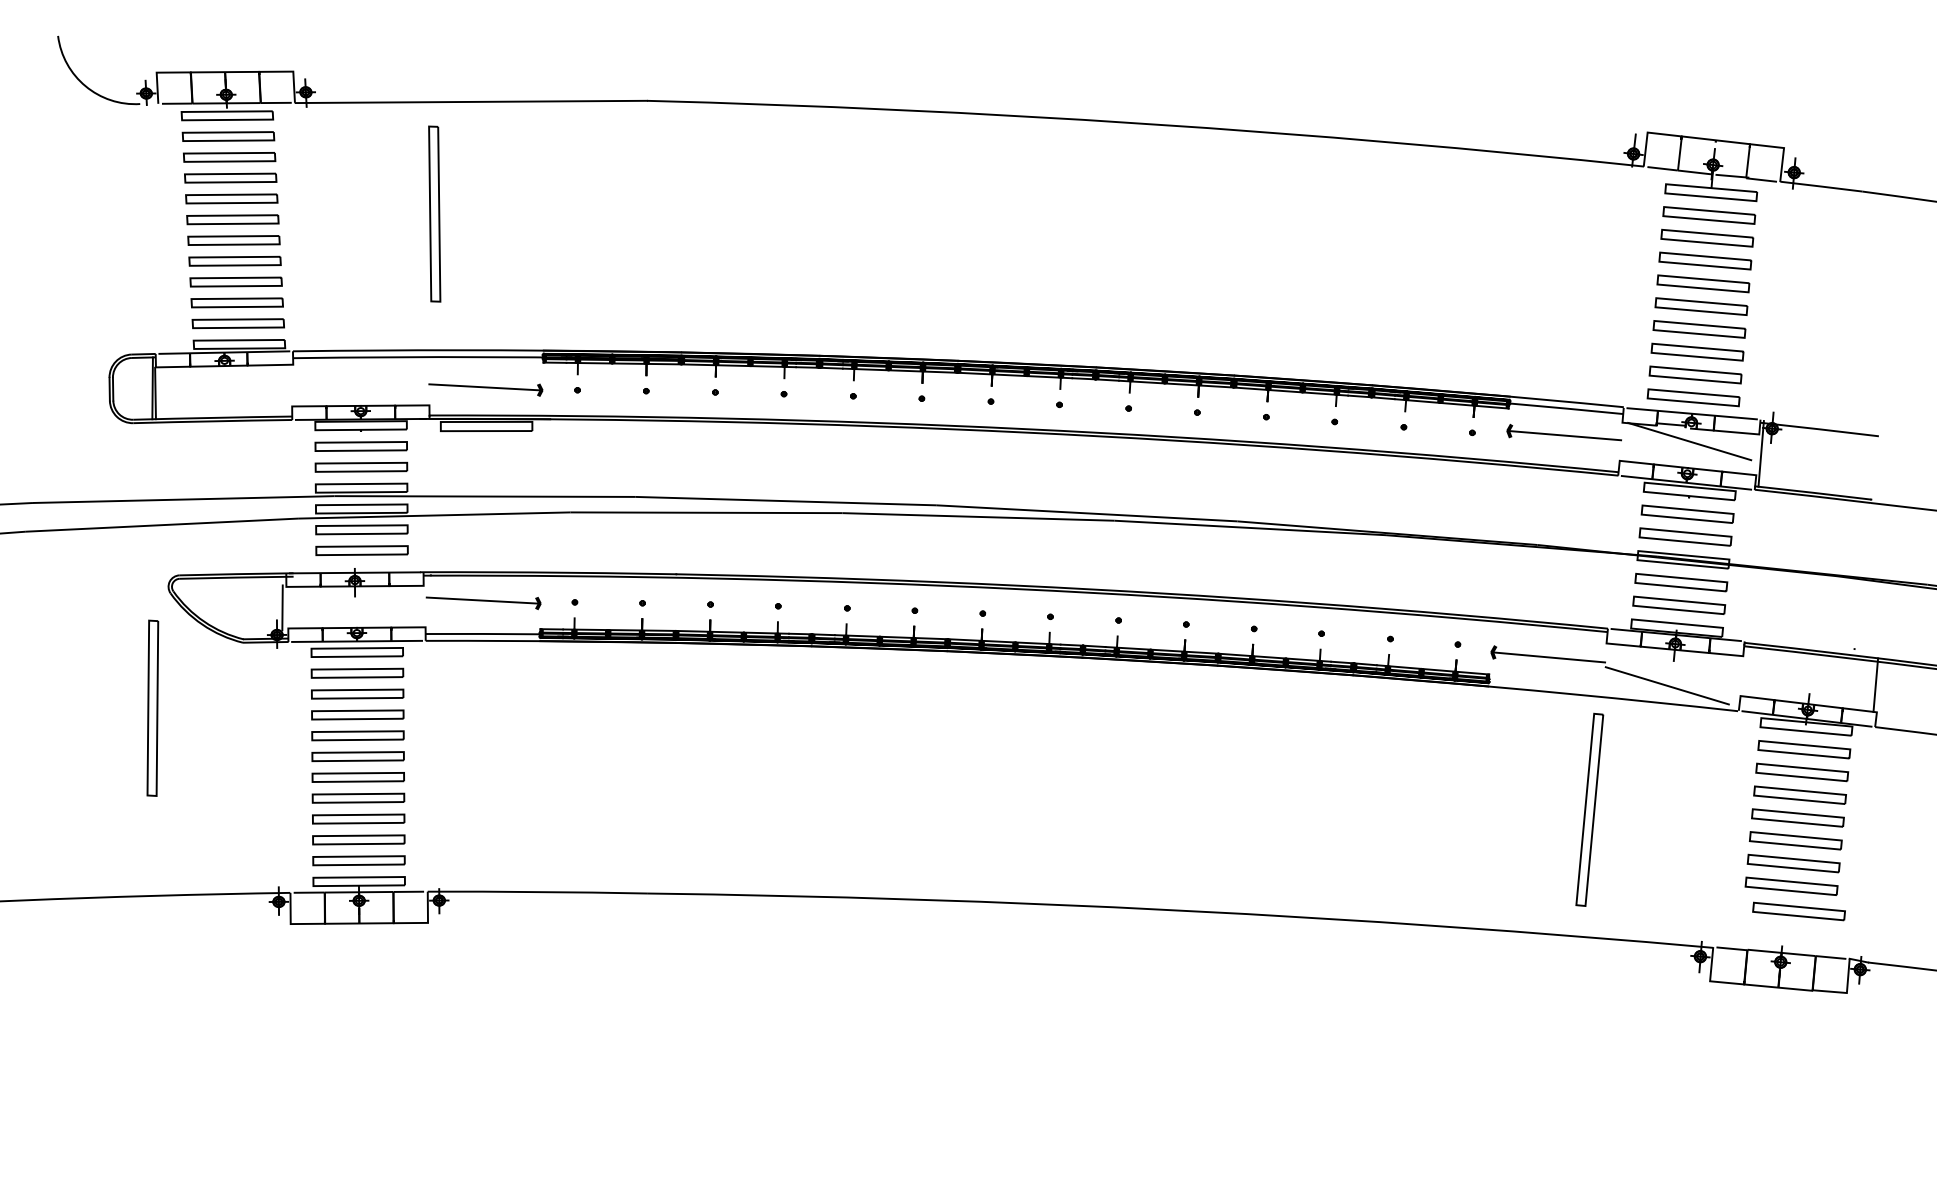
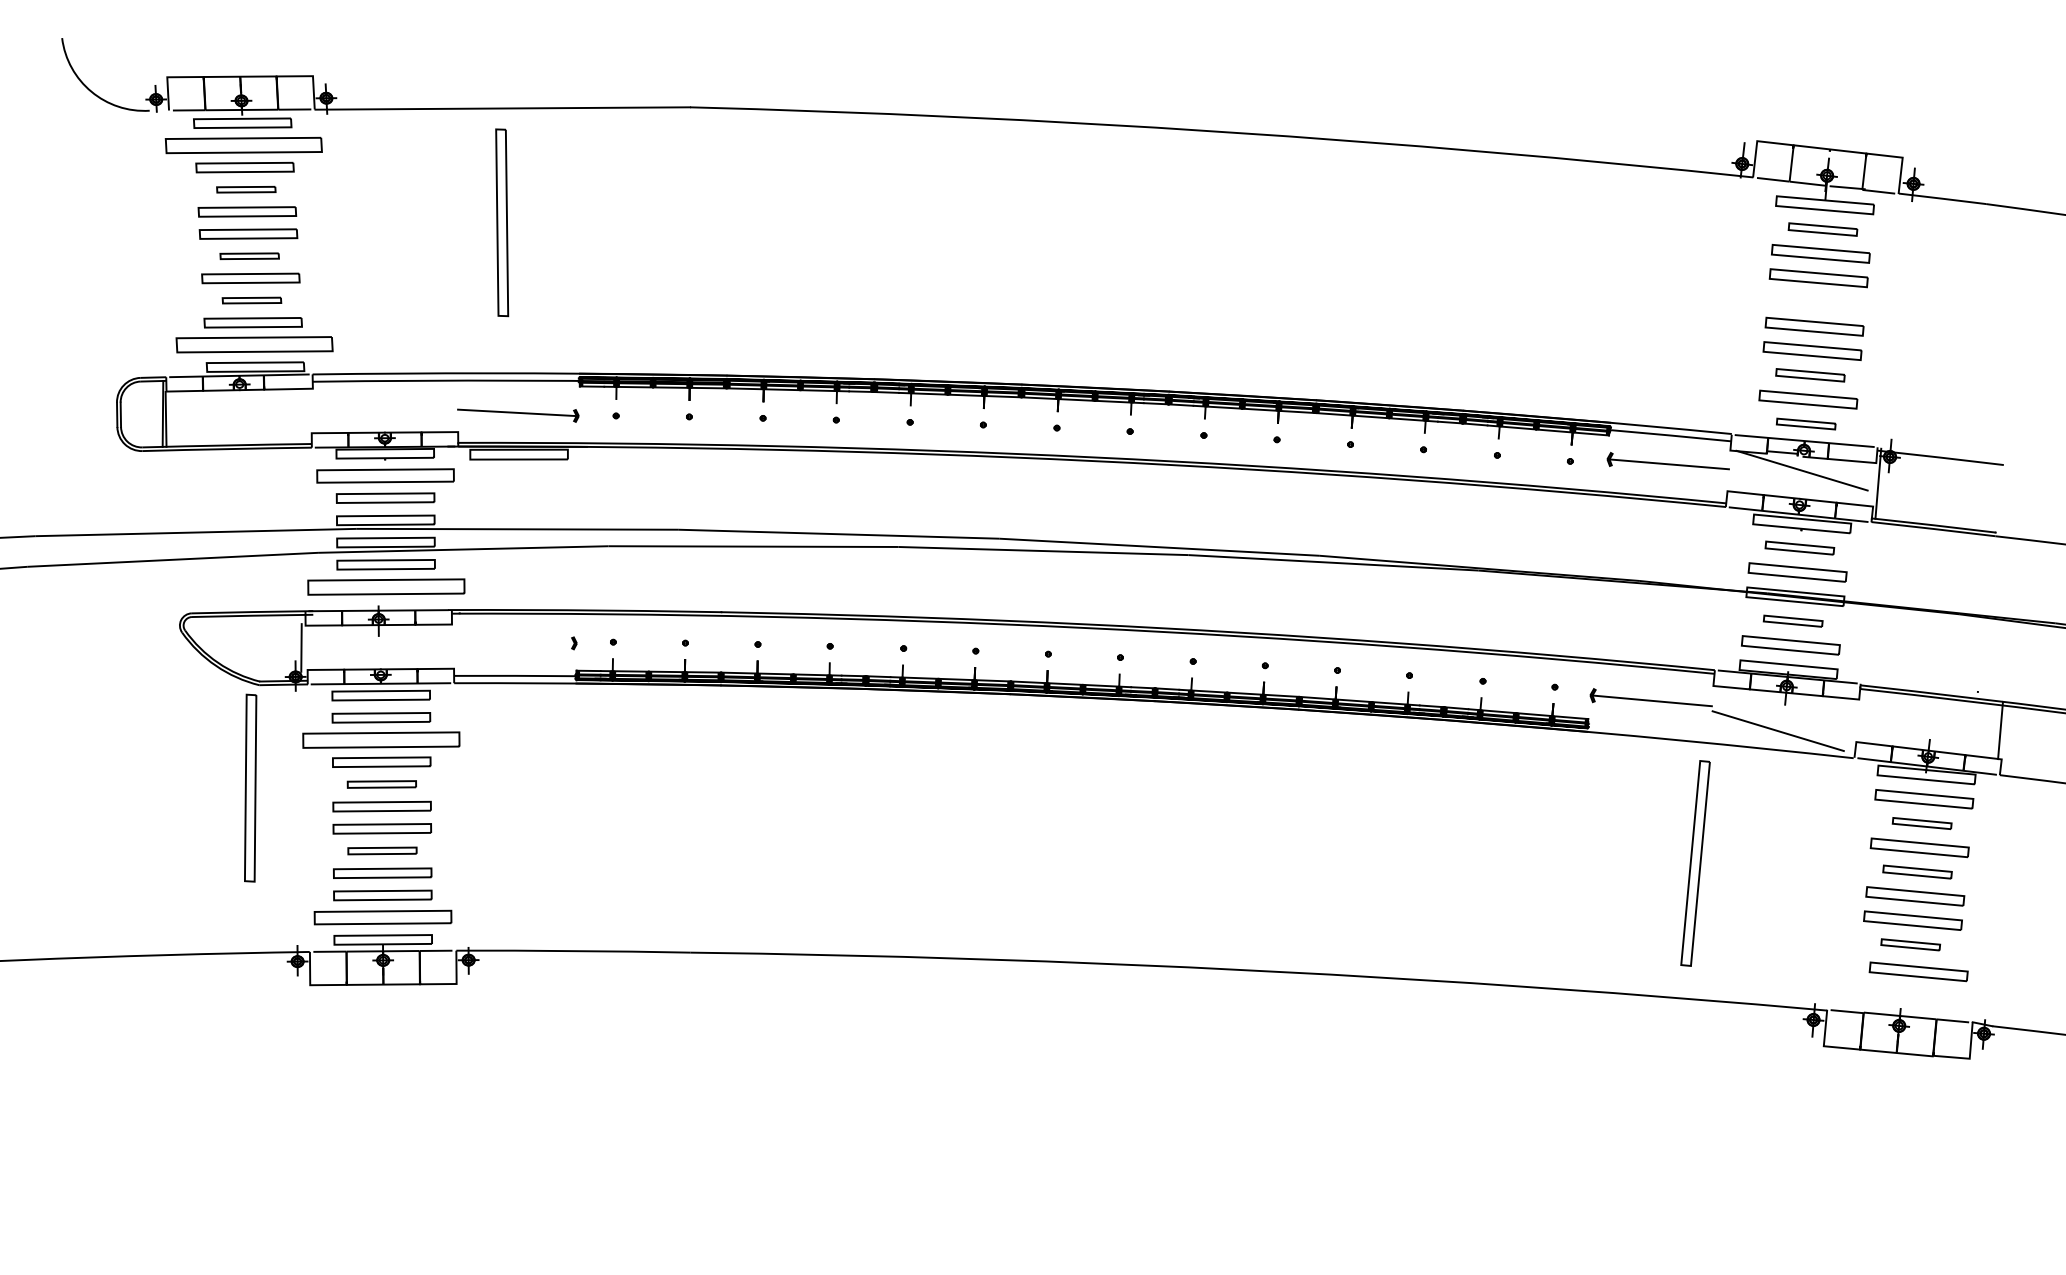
part: (228, 136) -> (243, 145), size x1.6
part: (230, 177) -> (245, 189), size x0.6
part: (434, 213) -> (501, 222), moved
part: (1709, 215) -> (1823, 229), size x0.7
part: (233, 240) -> (249, 256), size x0.6
part: (235, 281) -> (251, 299), size x0.6
part: (1703, 283) -> (1816, 302), removed
part: (237, 323) -> (253, 344), size x1.6
part: (1697, 351) -> (1810, 374), size x0.7
part: (1693, 397) -> (1806, 423), size x0.6
part: (360, 446) -> (384, 475), size x1.4
part: (1687, 513) -> (1799, 547), size x0.7
part: (361, 550) -> (385, 586), size x1.6
part: (1681, 582) -> (1793, 620), size x0.6
line: (482, 600) -> (514, 640), removed
part: (357, 693) -> (381, 739), size x1.6
part: (152, 707) -> (250, 787), moved
part: (357, 735) -> (381, 784), size x0.7
part: (1802, 772) -> (1922, 823), size x0.6
part: (358, 797) -> (382, 850), size x0.7
part: (1797, 817) -> (1917, 871), size x0.7
part: (358, 860) -> (382, 917), size x1.4
part: (1791, 885) -> (1910, 944), size x0.6

